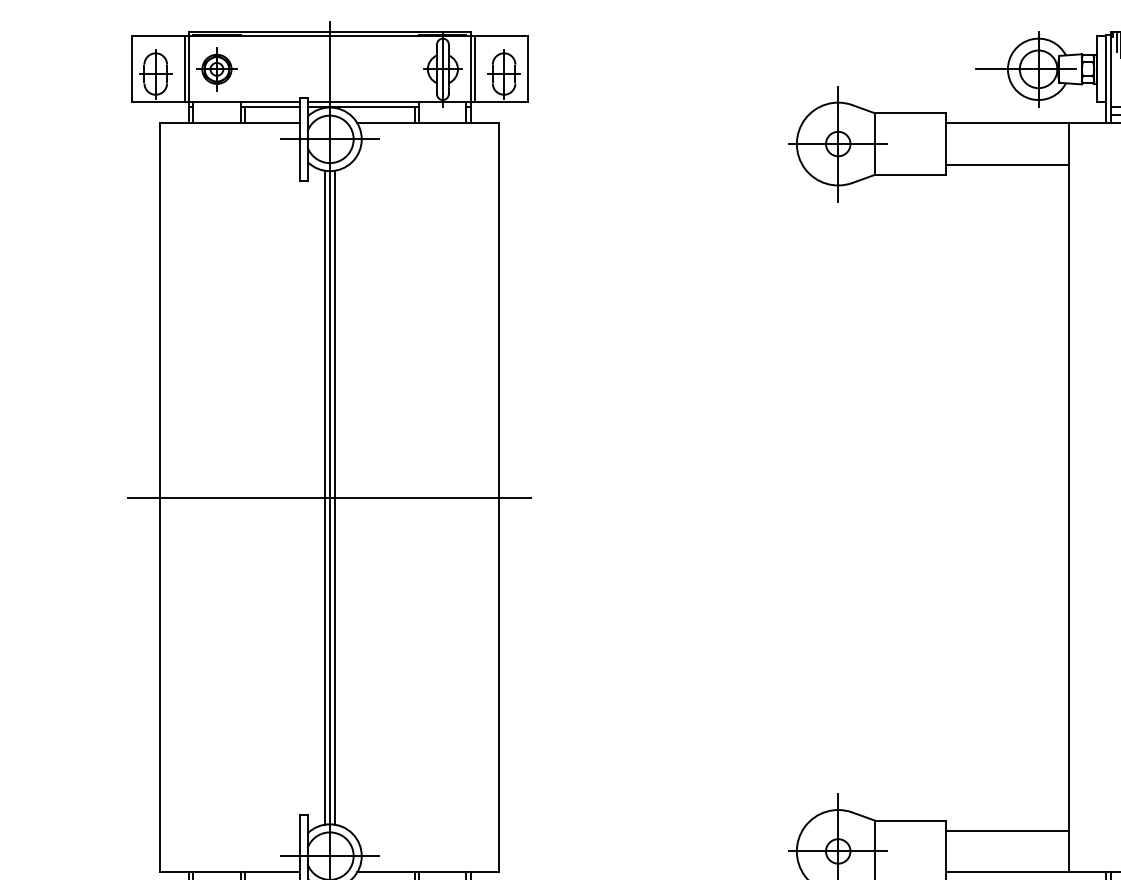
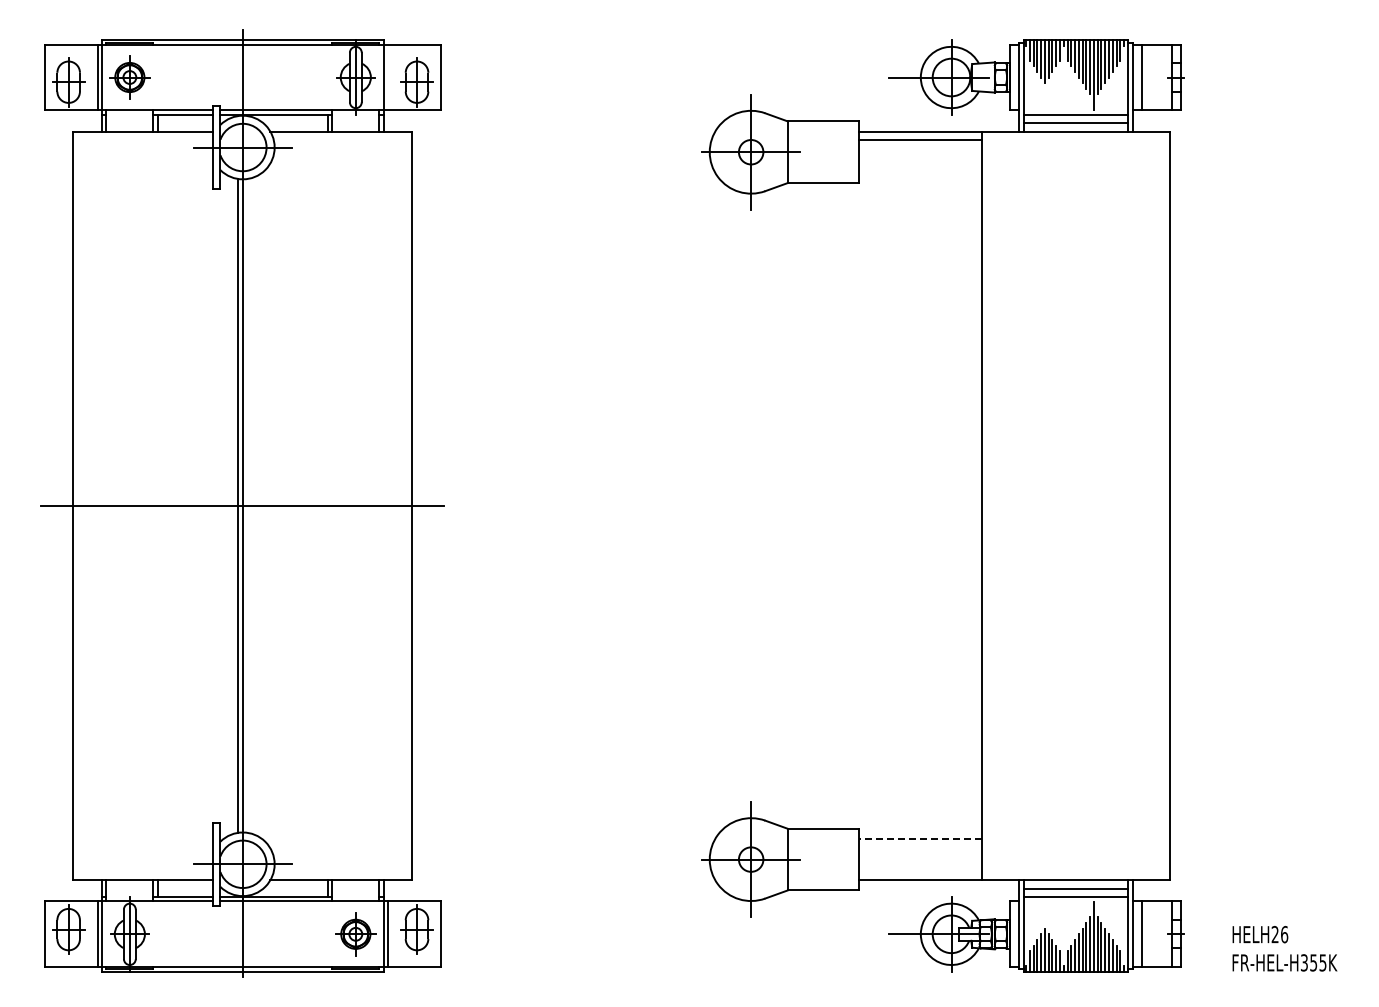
line: (474, 69) -> (387, 77), removed
line: (1006, 164) -> (919, 139), moved
line: (334, 497) -> (247, 505), removed
line: (1007, 830) -> (920, 838), solid -> dashed

